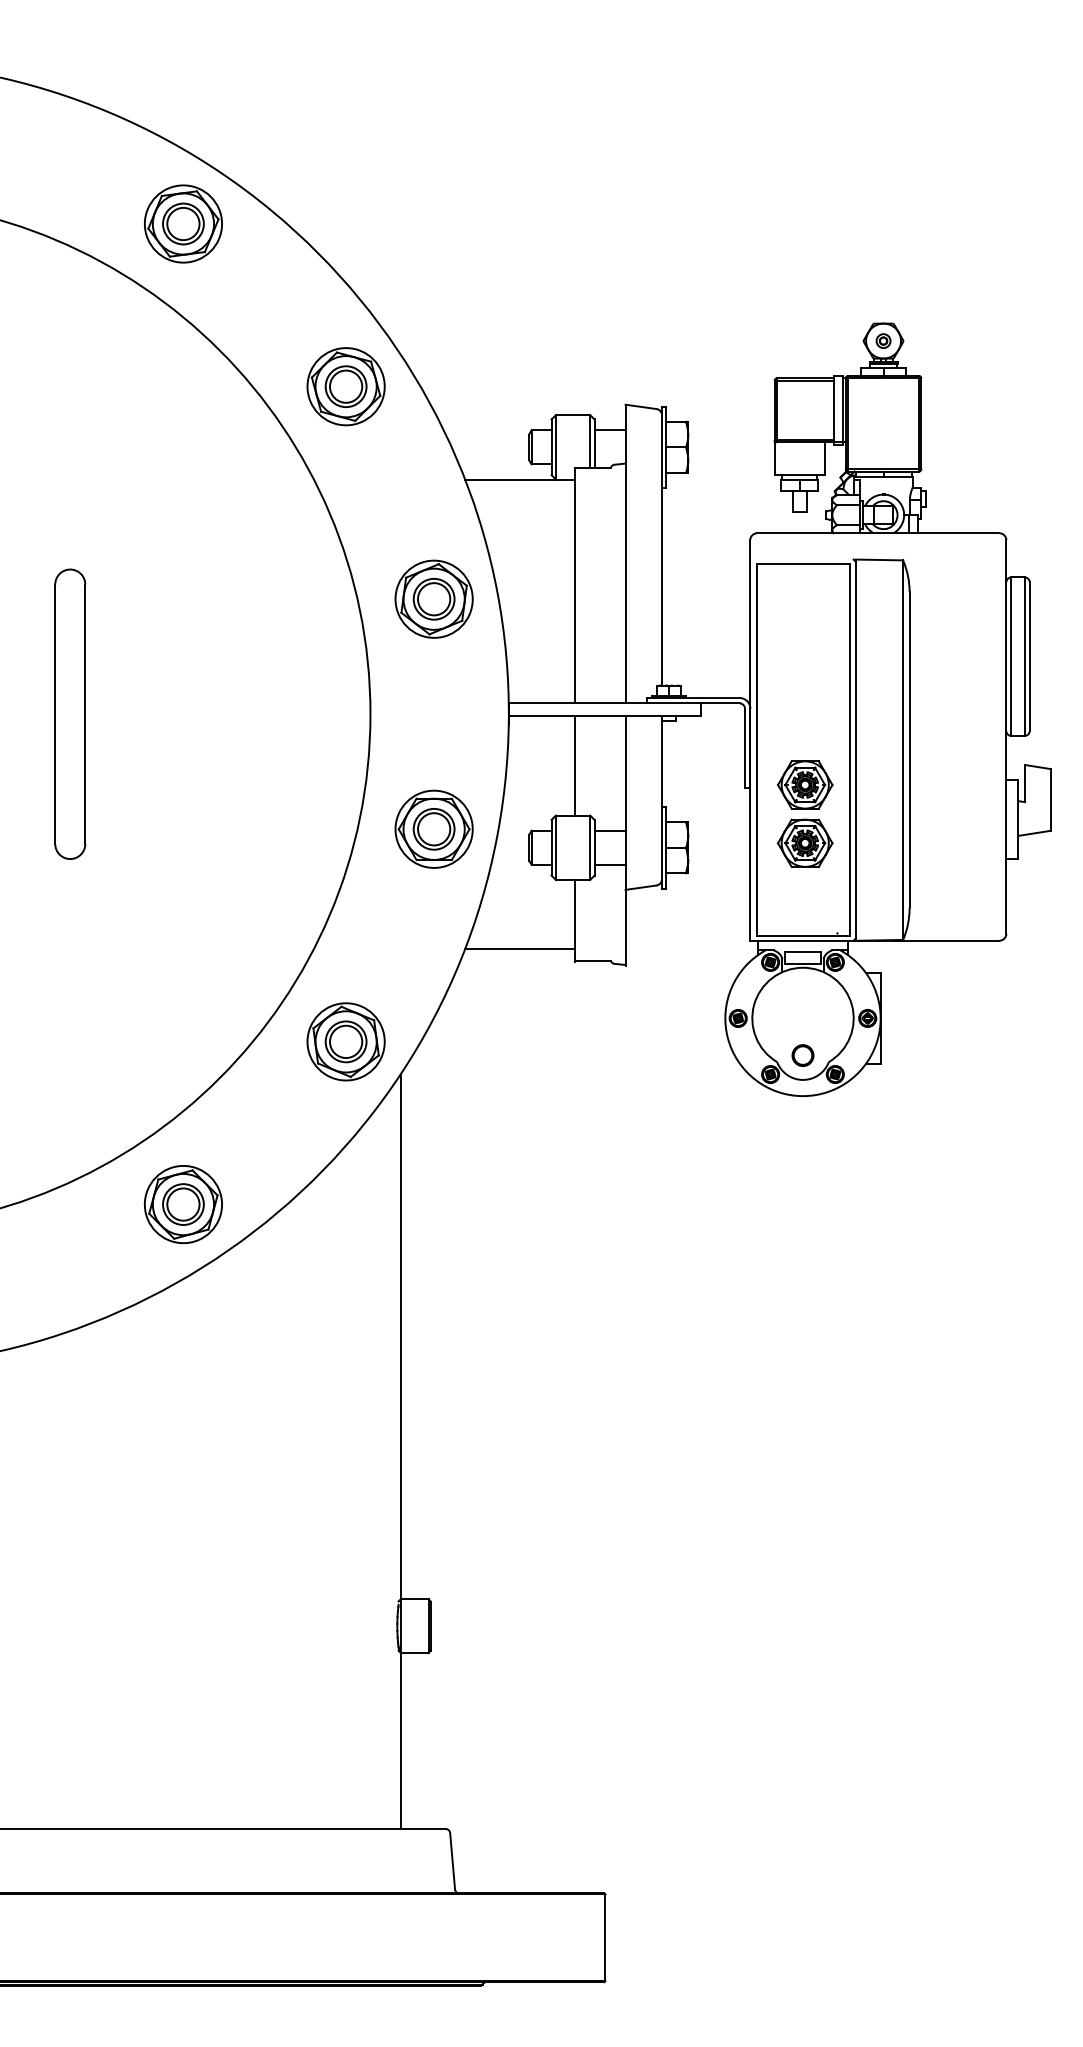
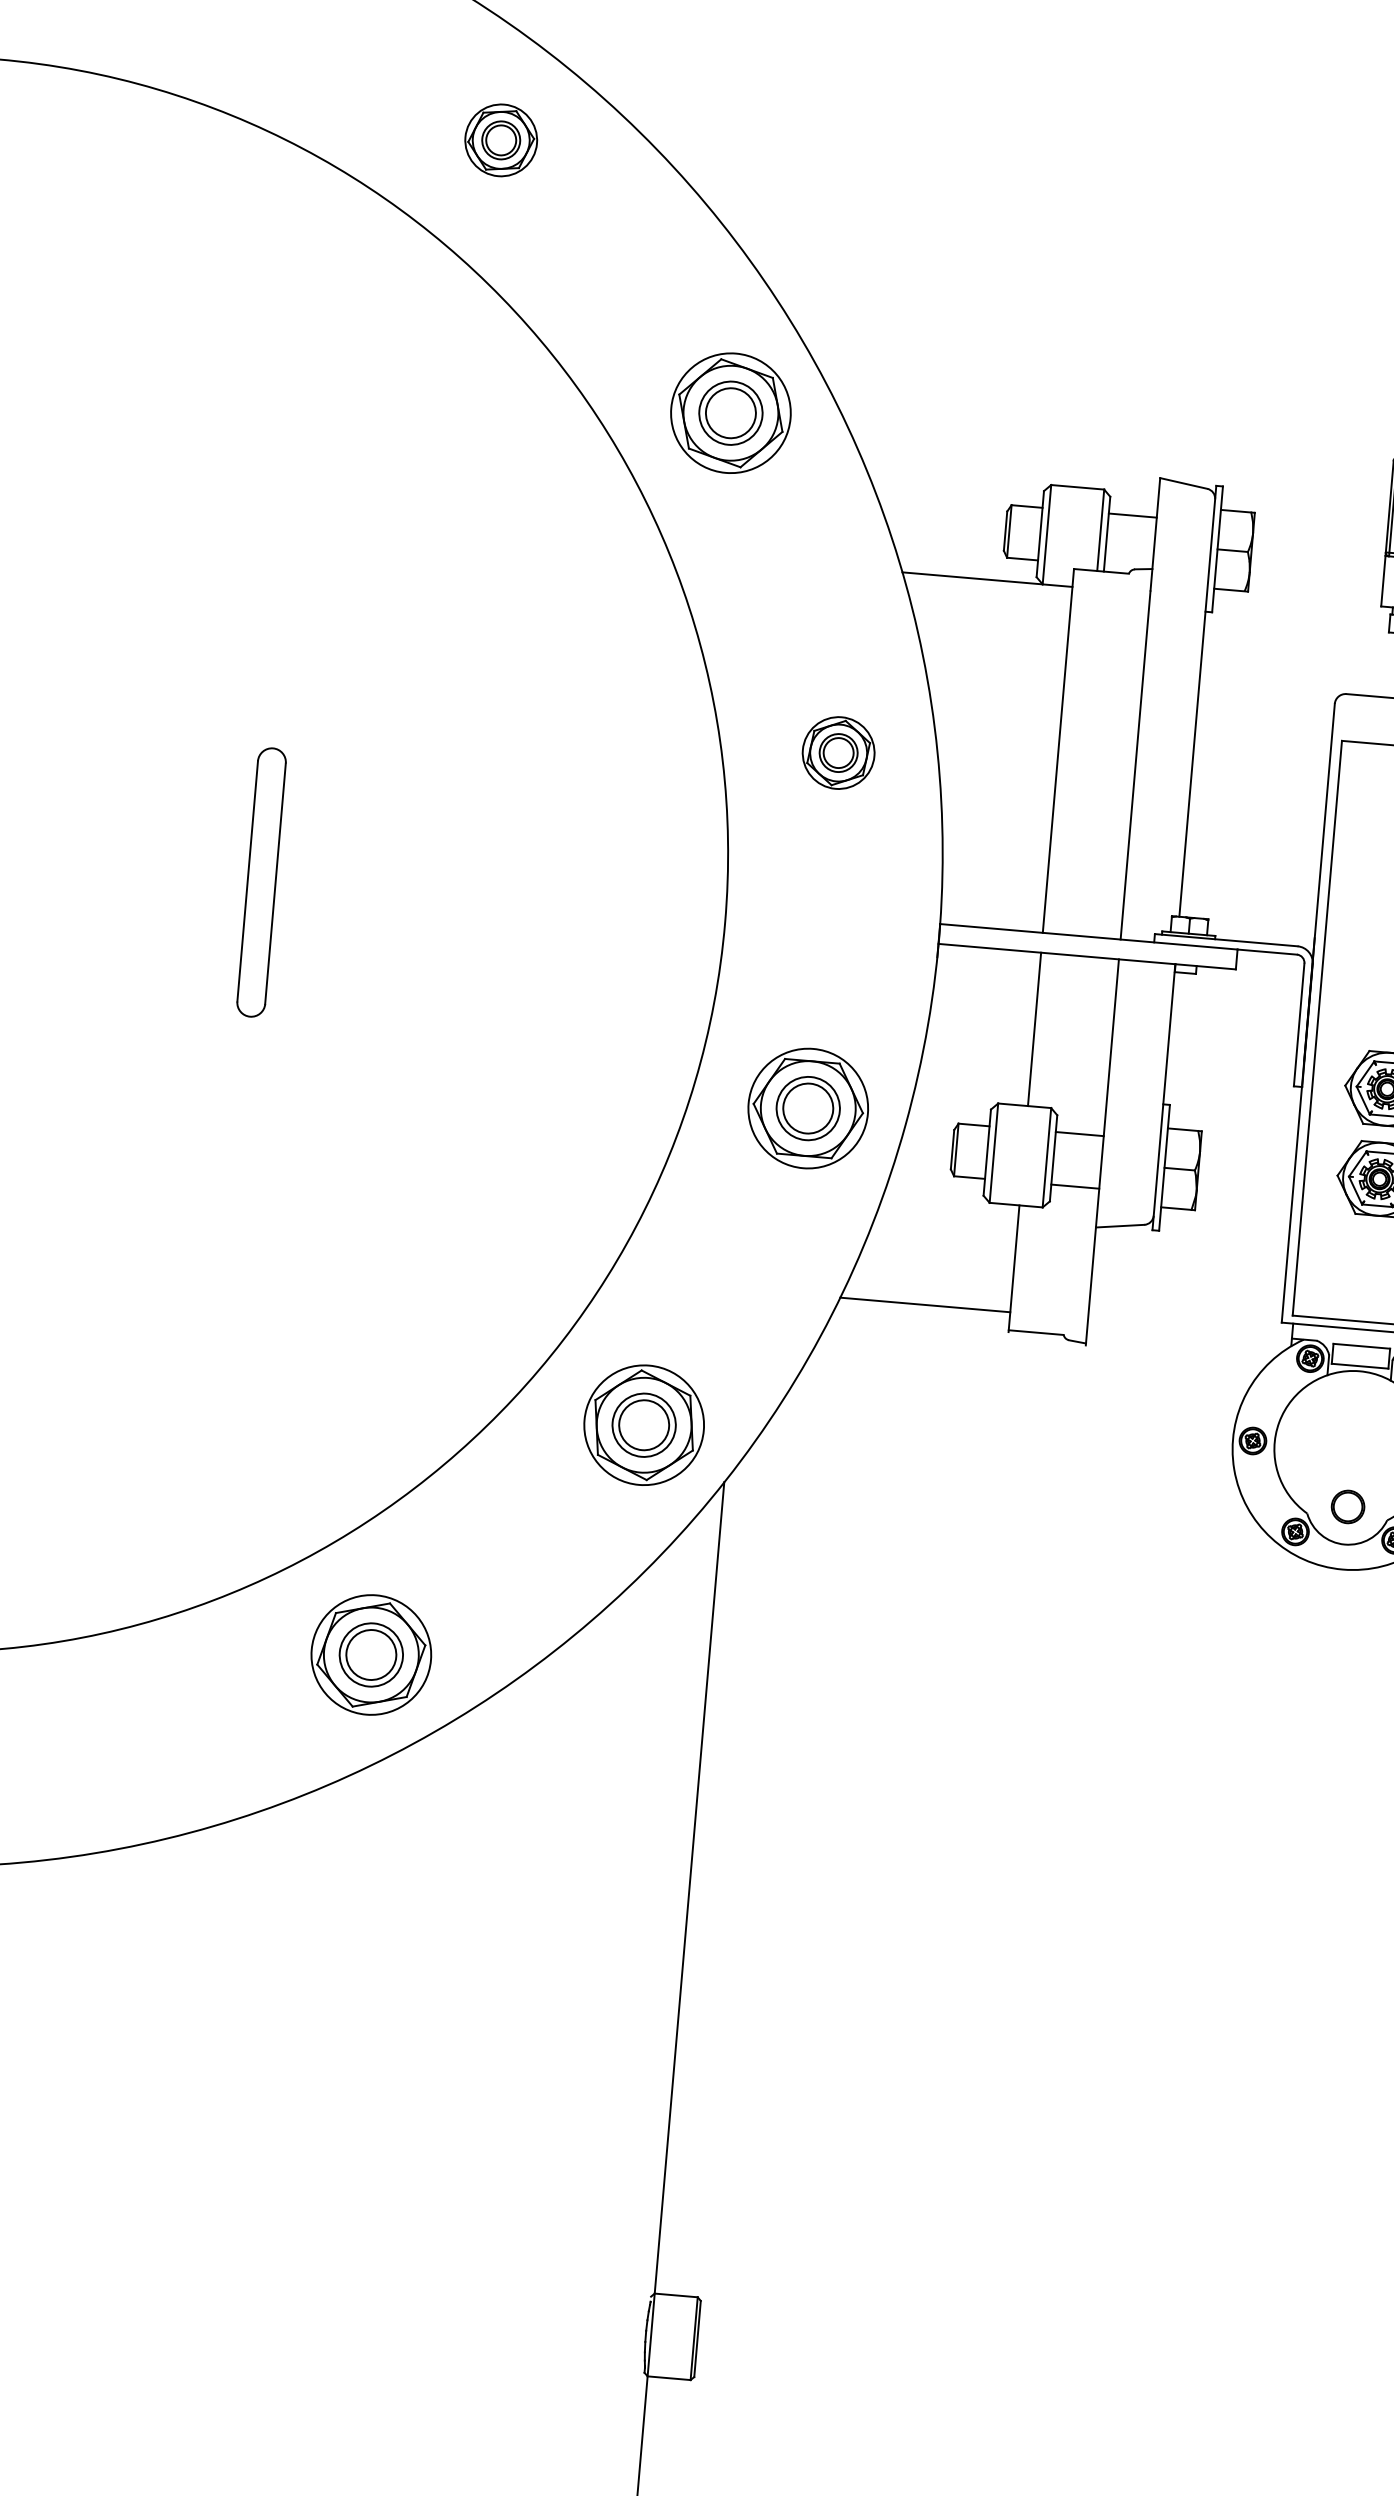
part: (183, 223) -> (501, 139), size x0.6
part: (433, 598) -> (837, 751), size x0.6
part: (70, 713) -> (261, 881), size x0.6

